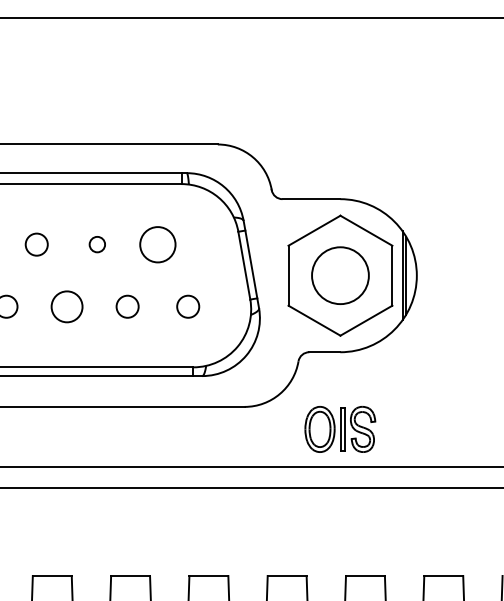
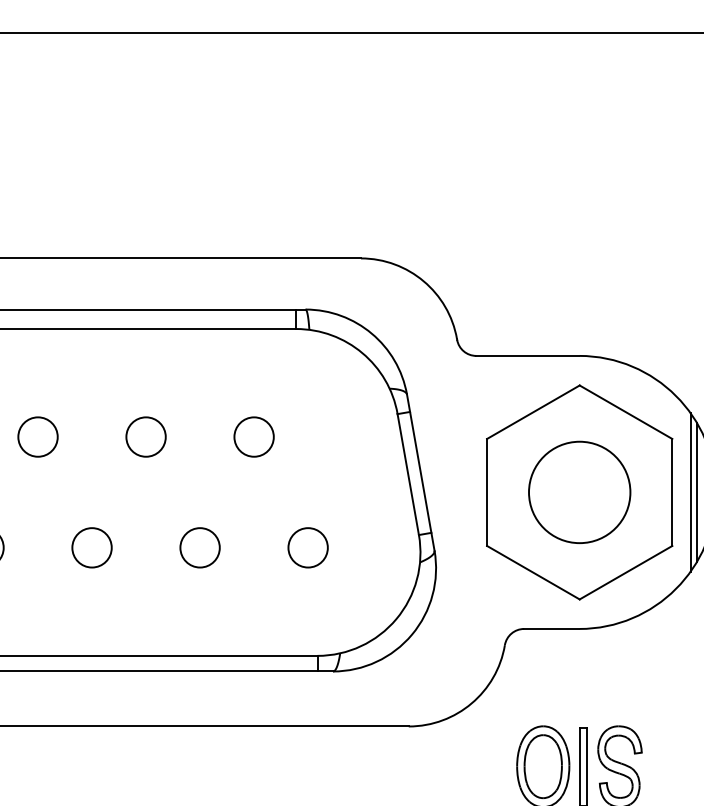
circle: (97, 244) -> (146, 436), size x1.43
circle: (157, 244) -> (253, 436), size x0.62
circle: (66, 306) -> (91, 547), size x0.71

